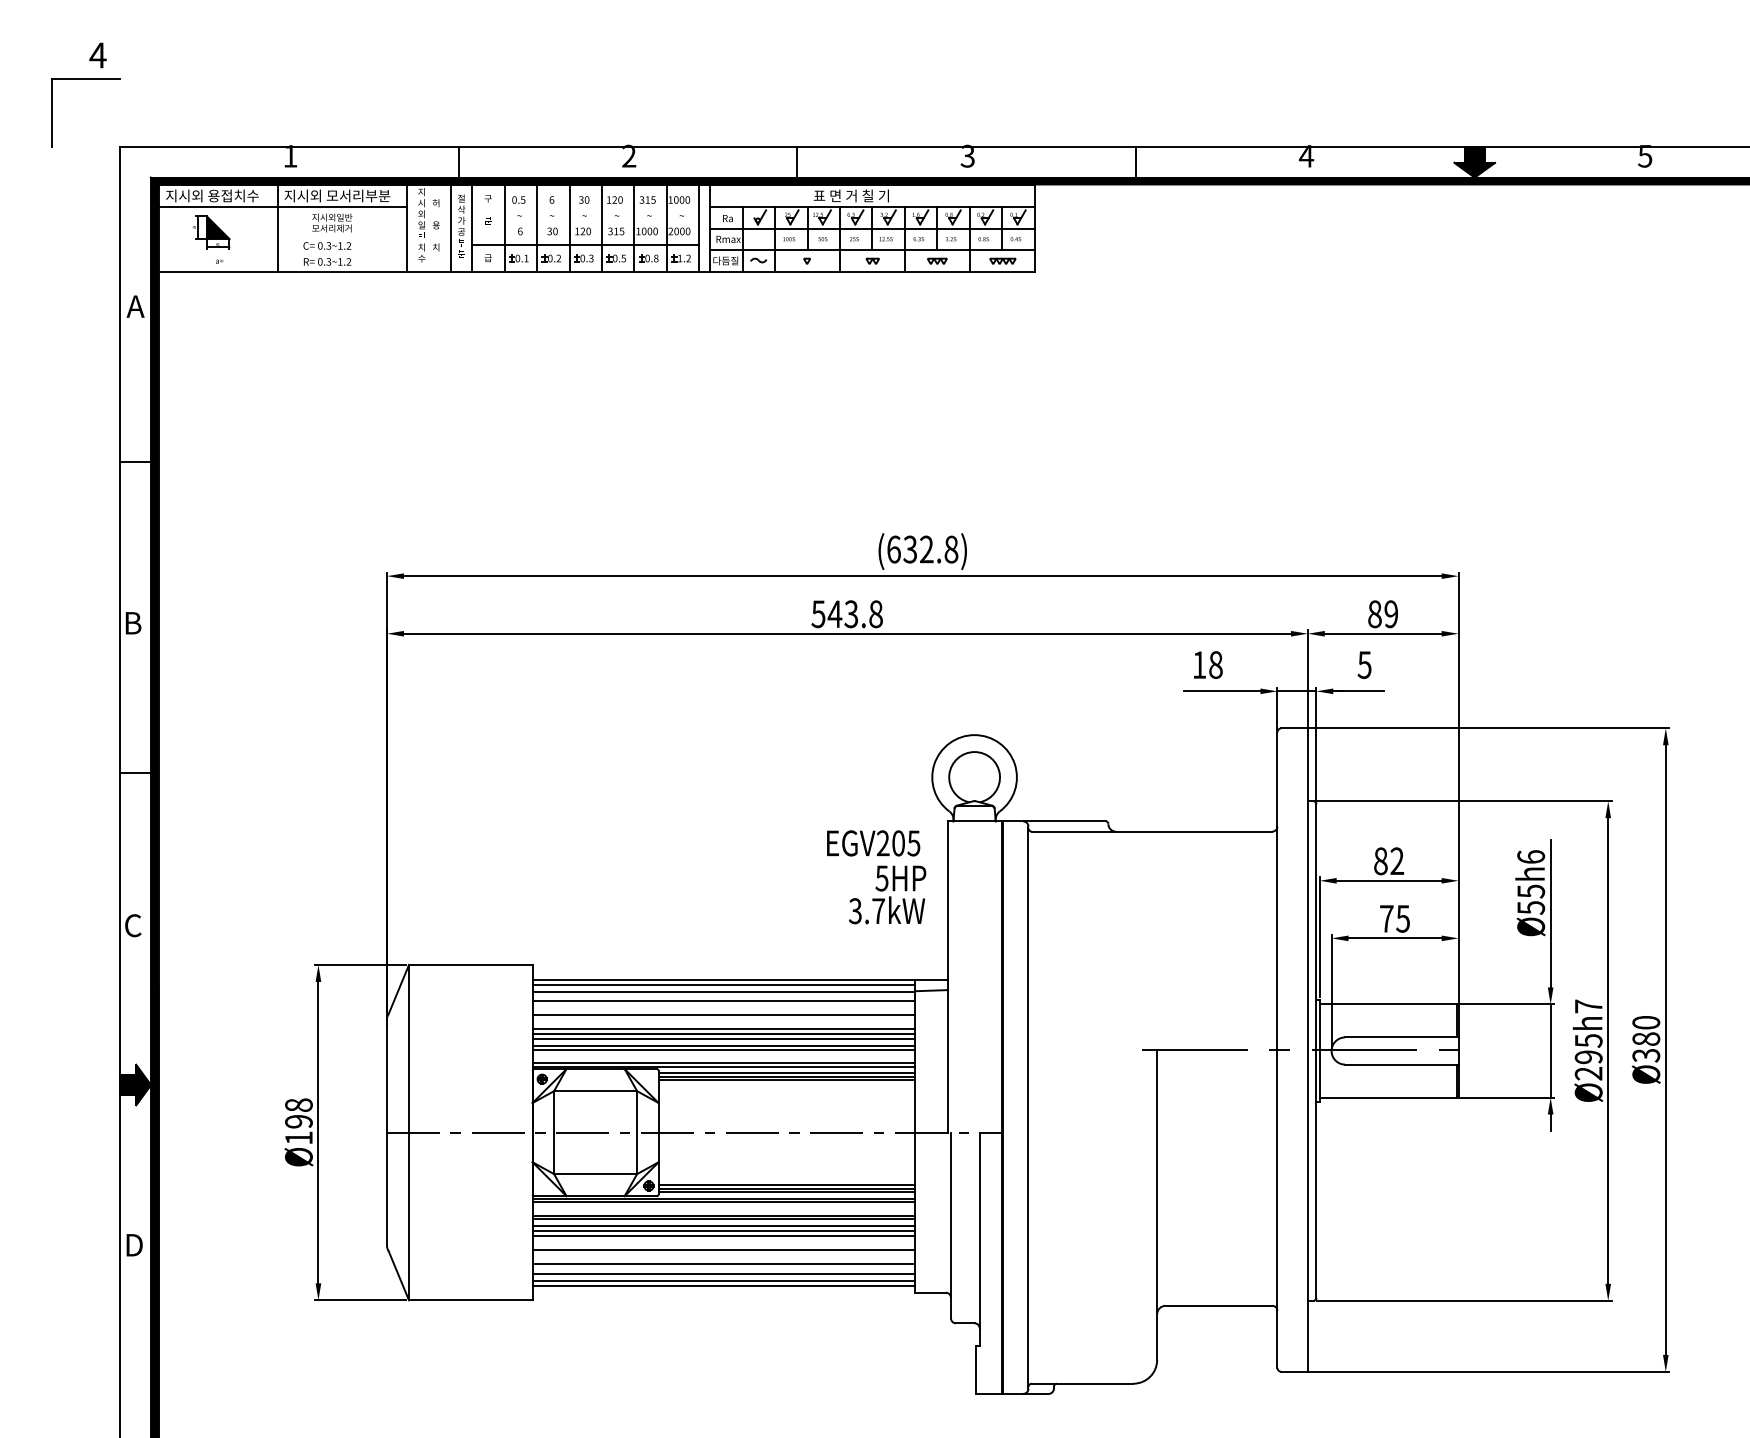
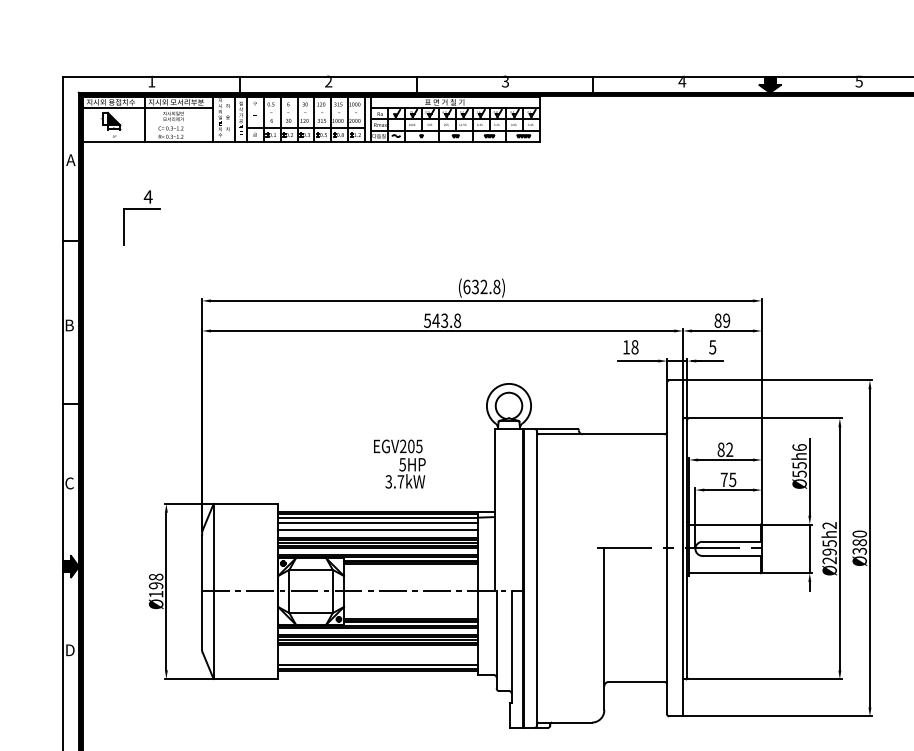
part: (85, 79) -> (141, 209), moved
text: (875, 876) -> (399, 463), moved
text: (1588, 1006) -> (829, 525), Ø295h7 -> Ø295h2
line: (724, 1249) -> (378, 652), removed
line: (724, 1264) -> (378, 660), removed

